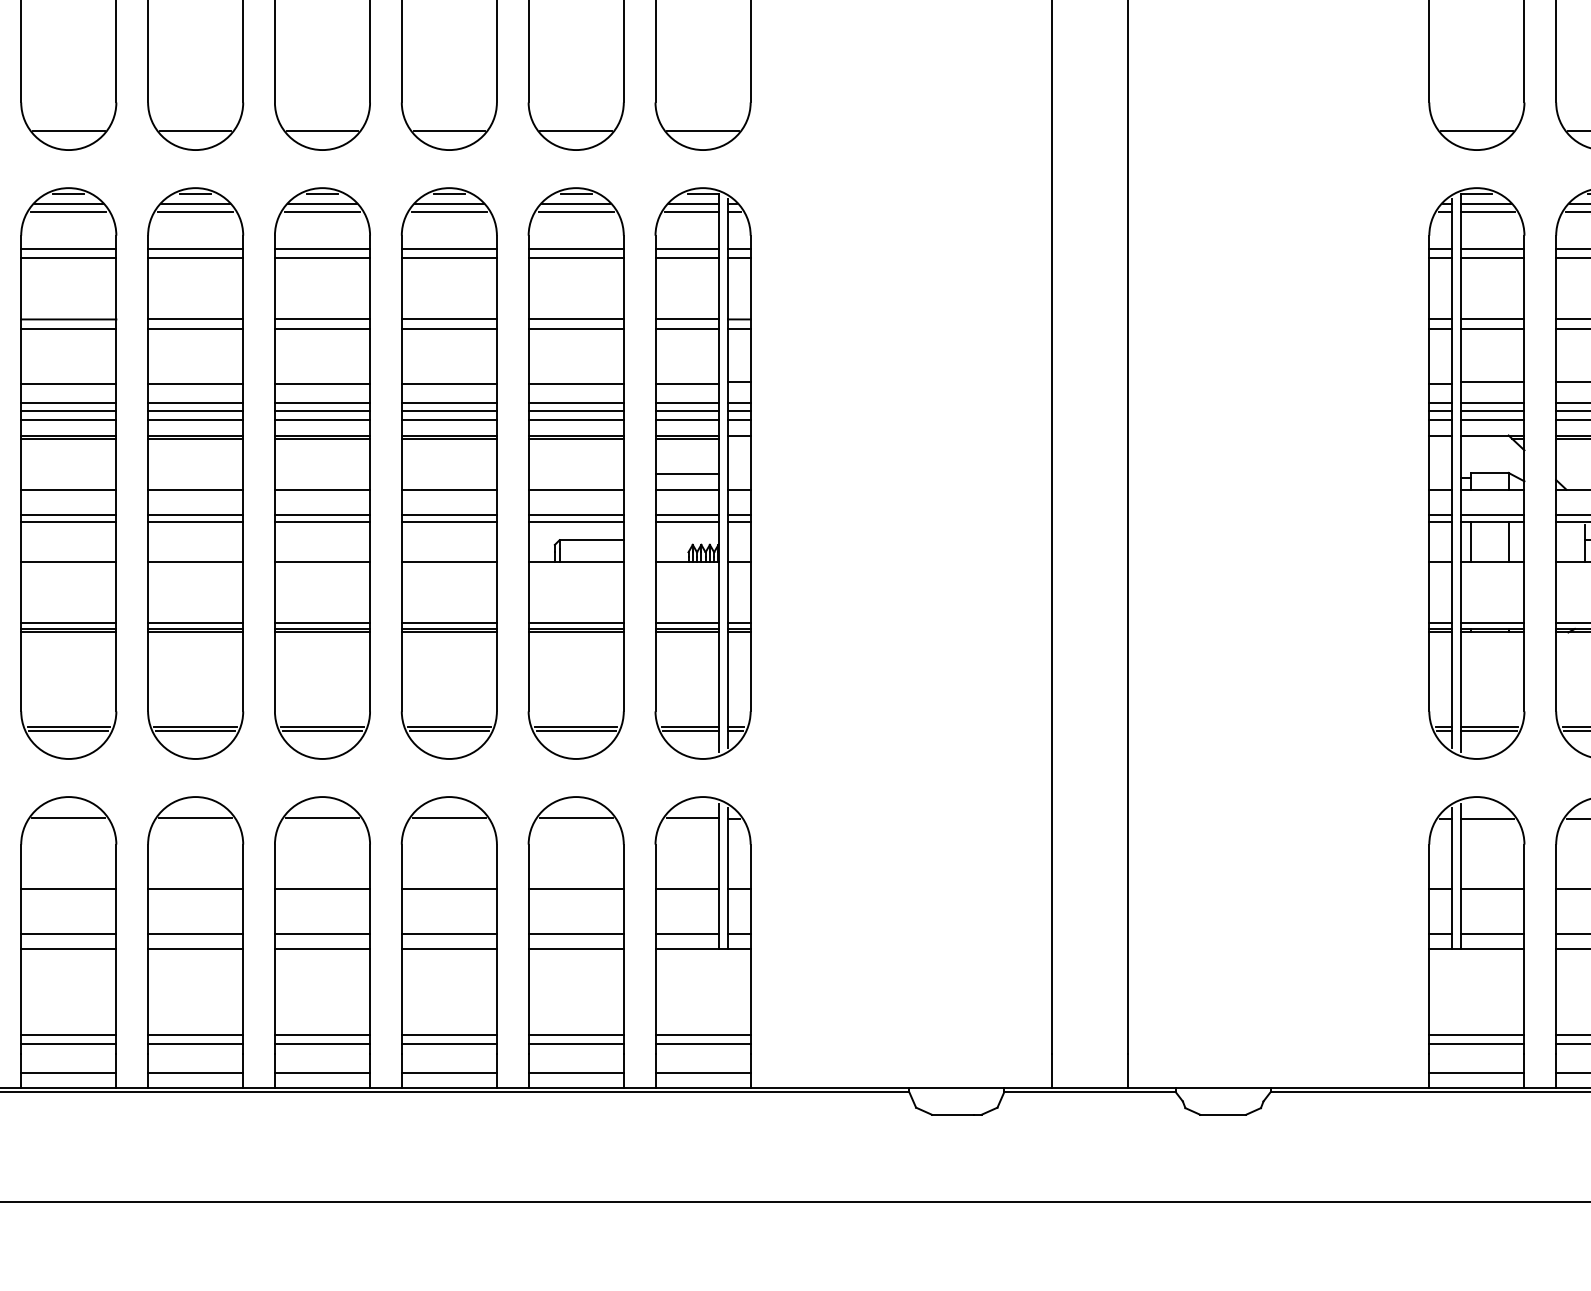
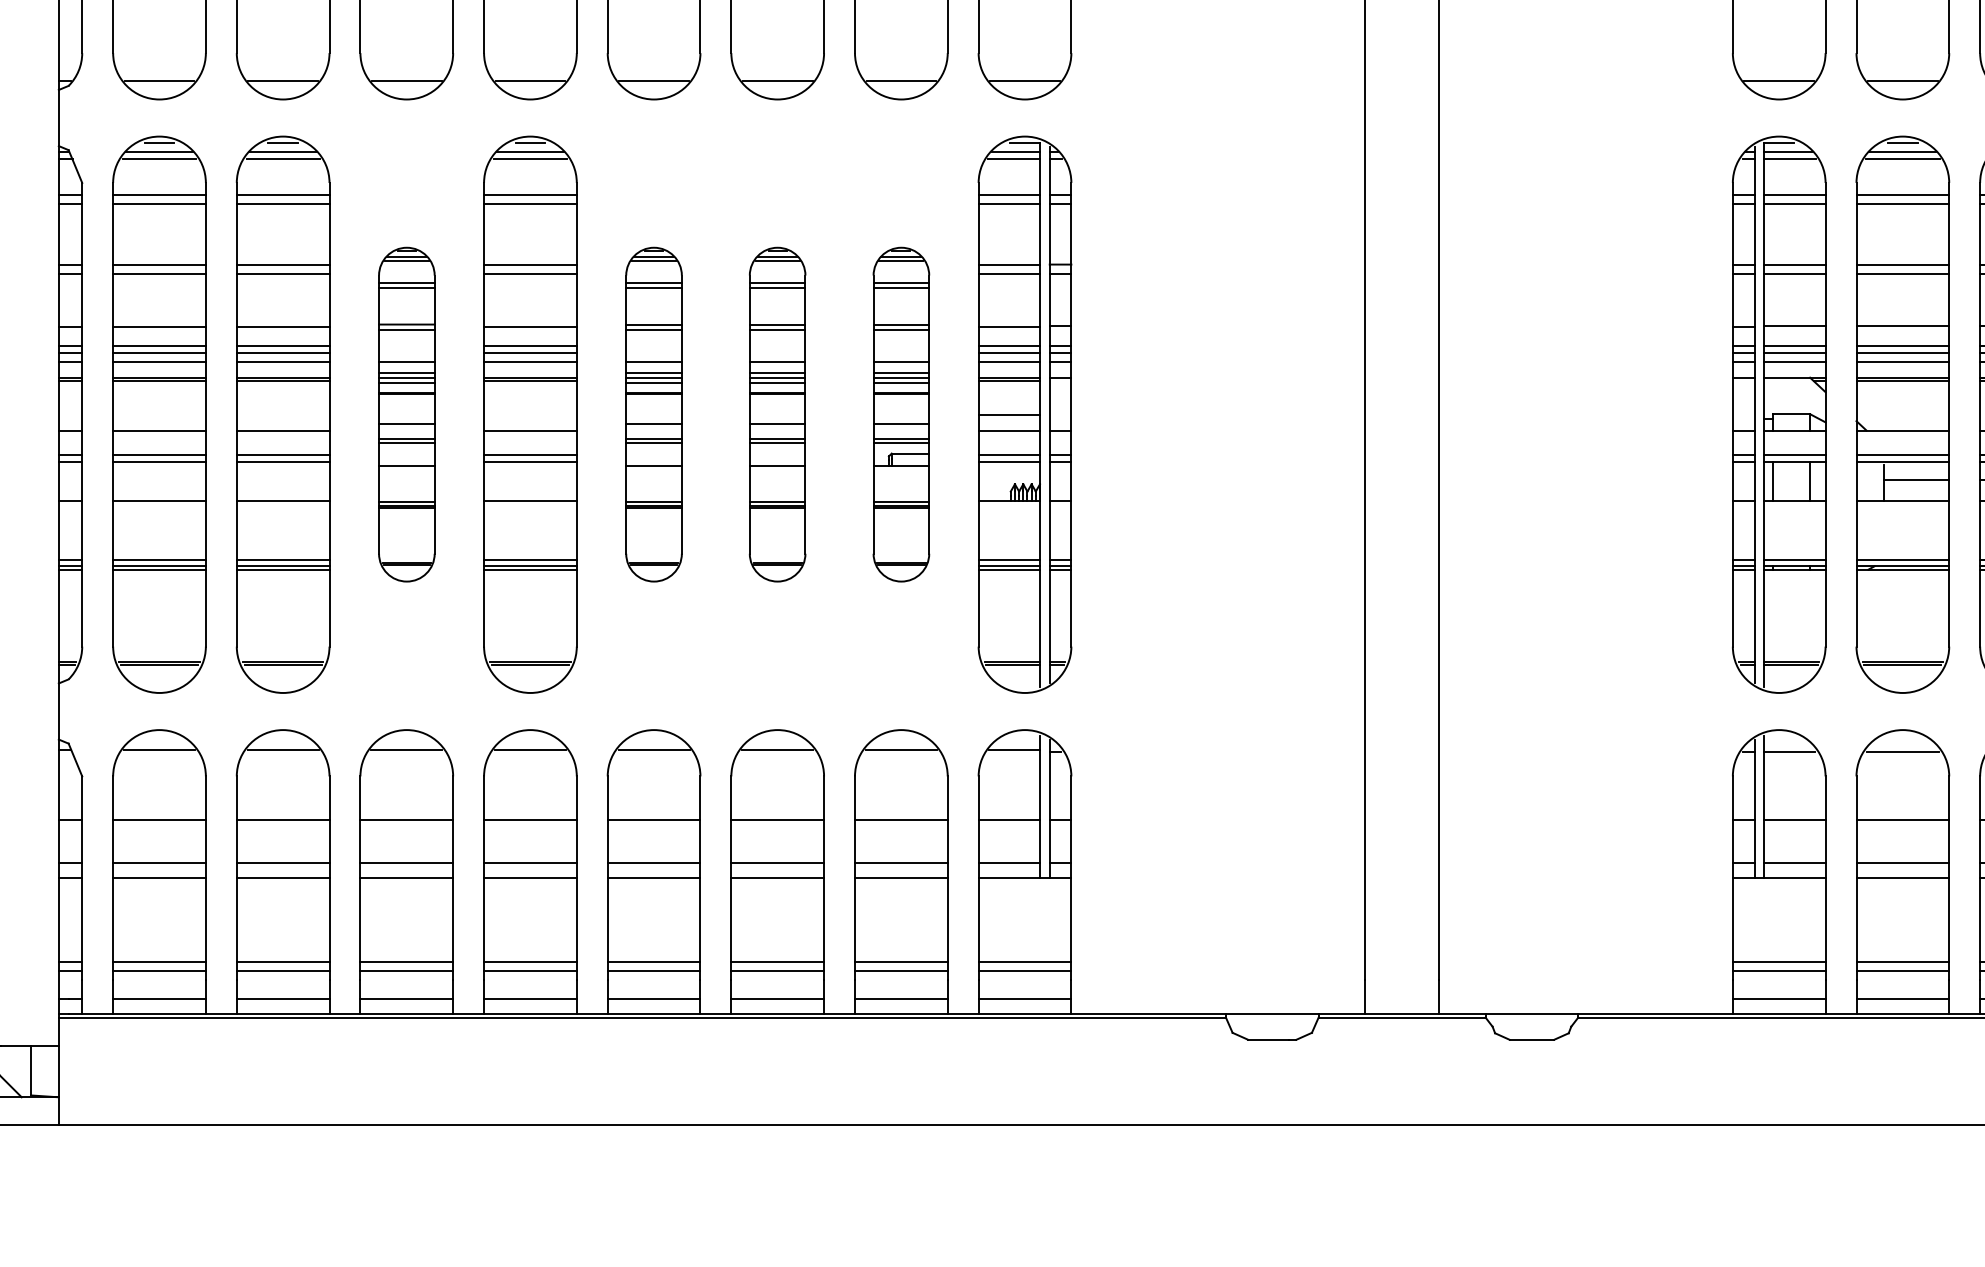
part: (68, 473) -> (406, 414), size x0.6
part: (321, 473) -> (653, 414), size x0.6
part: (449, 473) -> (777, 414), size x0.6
part: (576, 473) -> (901, 414), size x0.6

